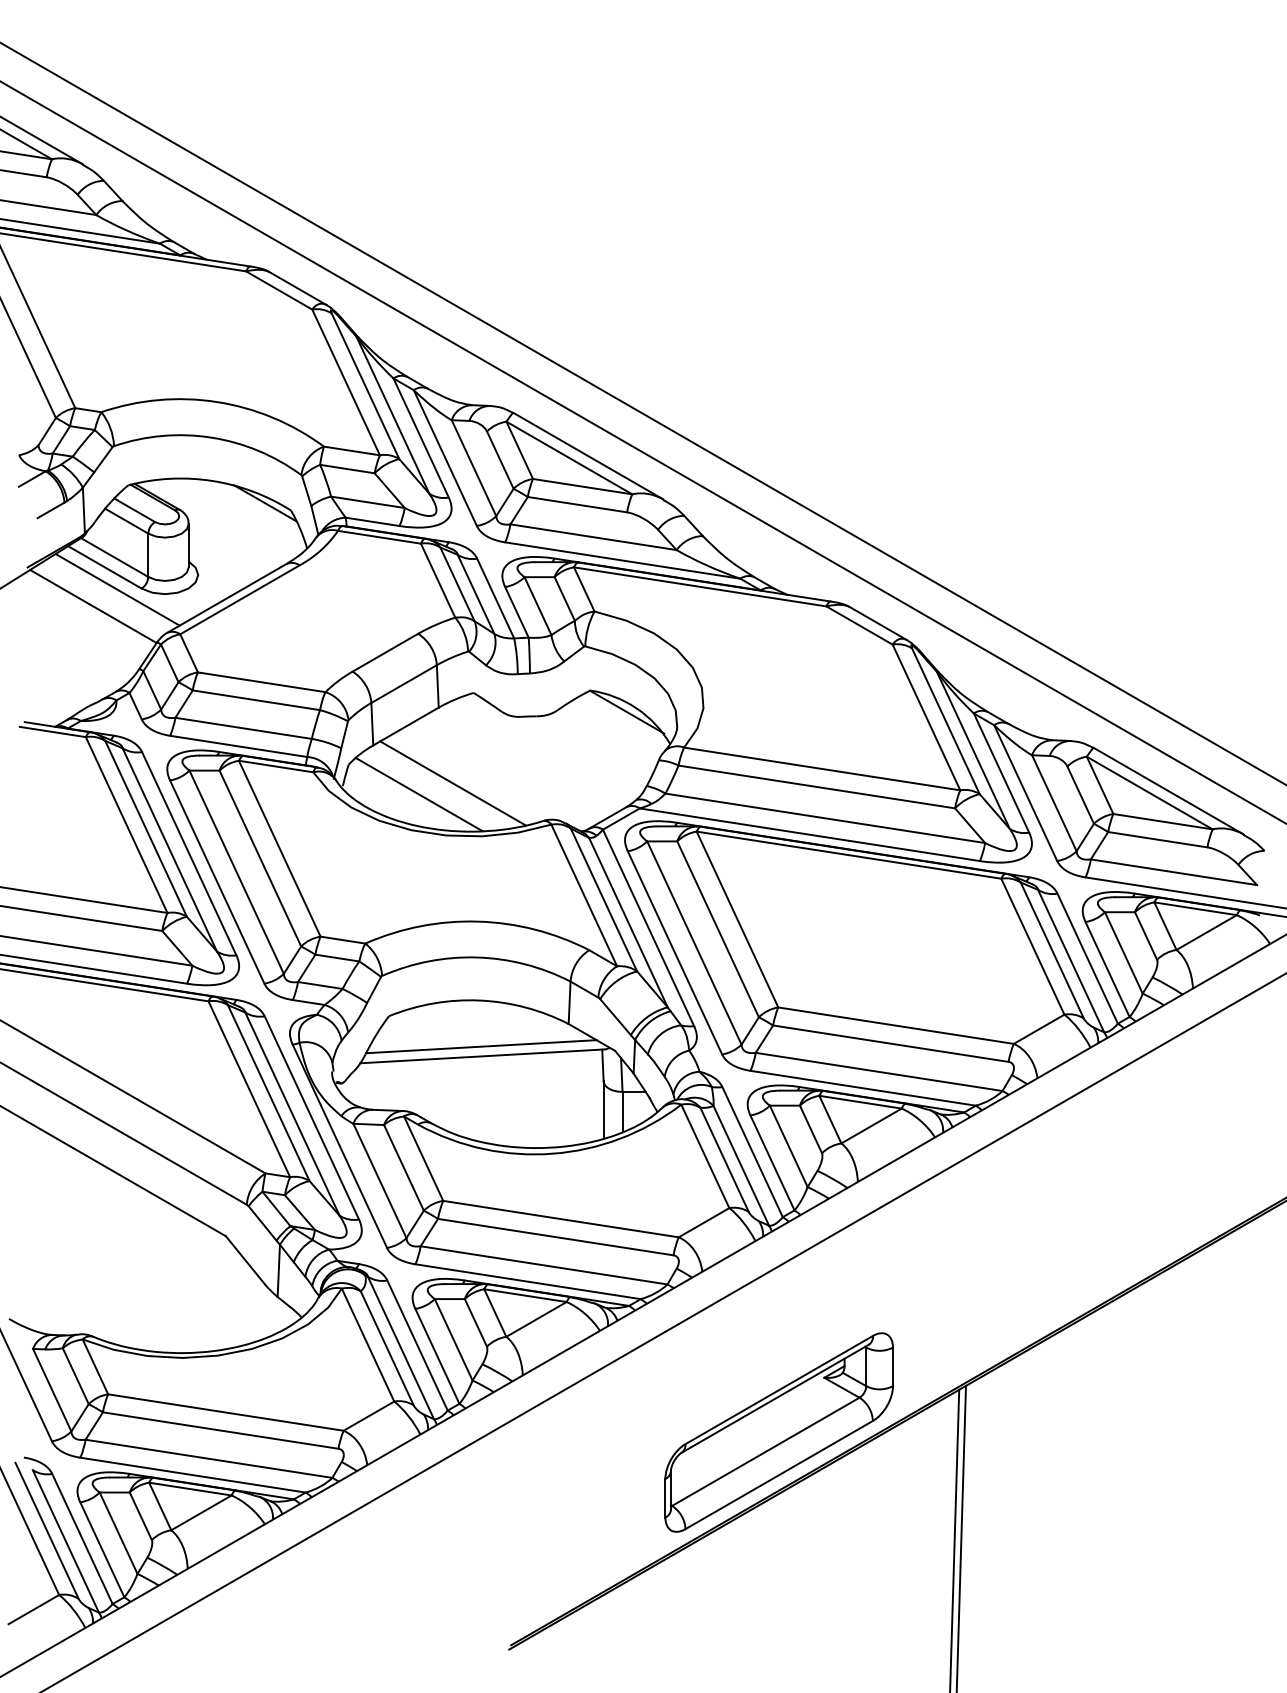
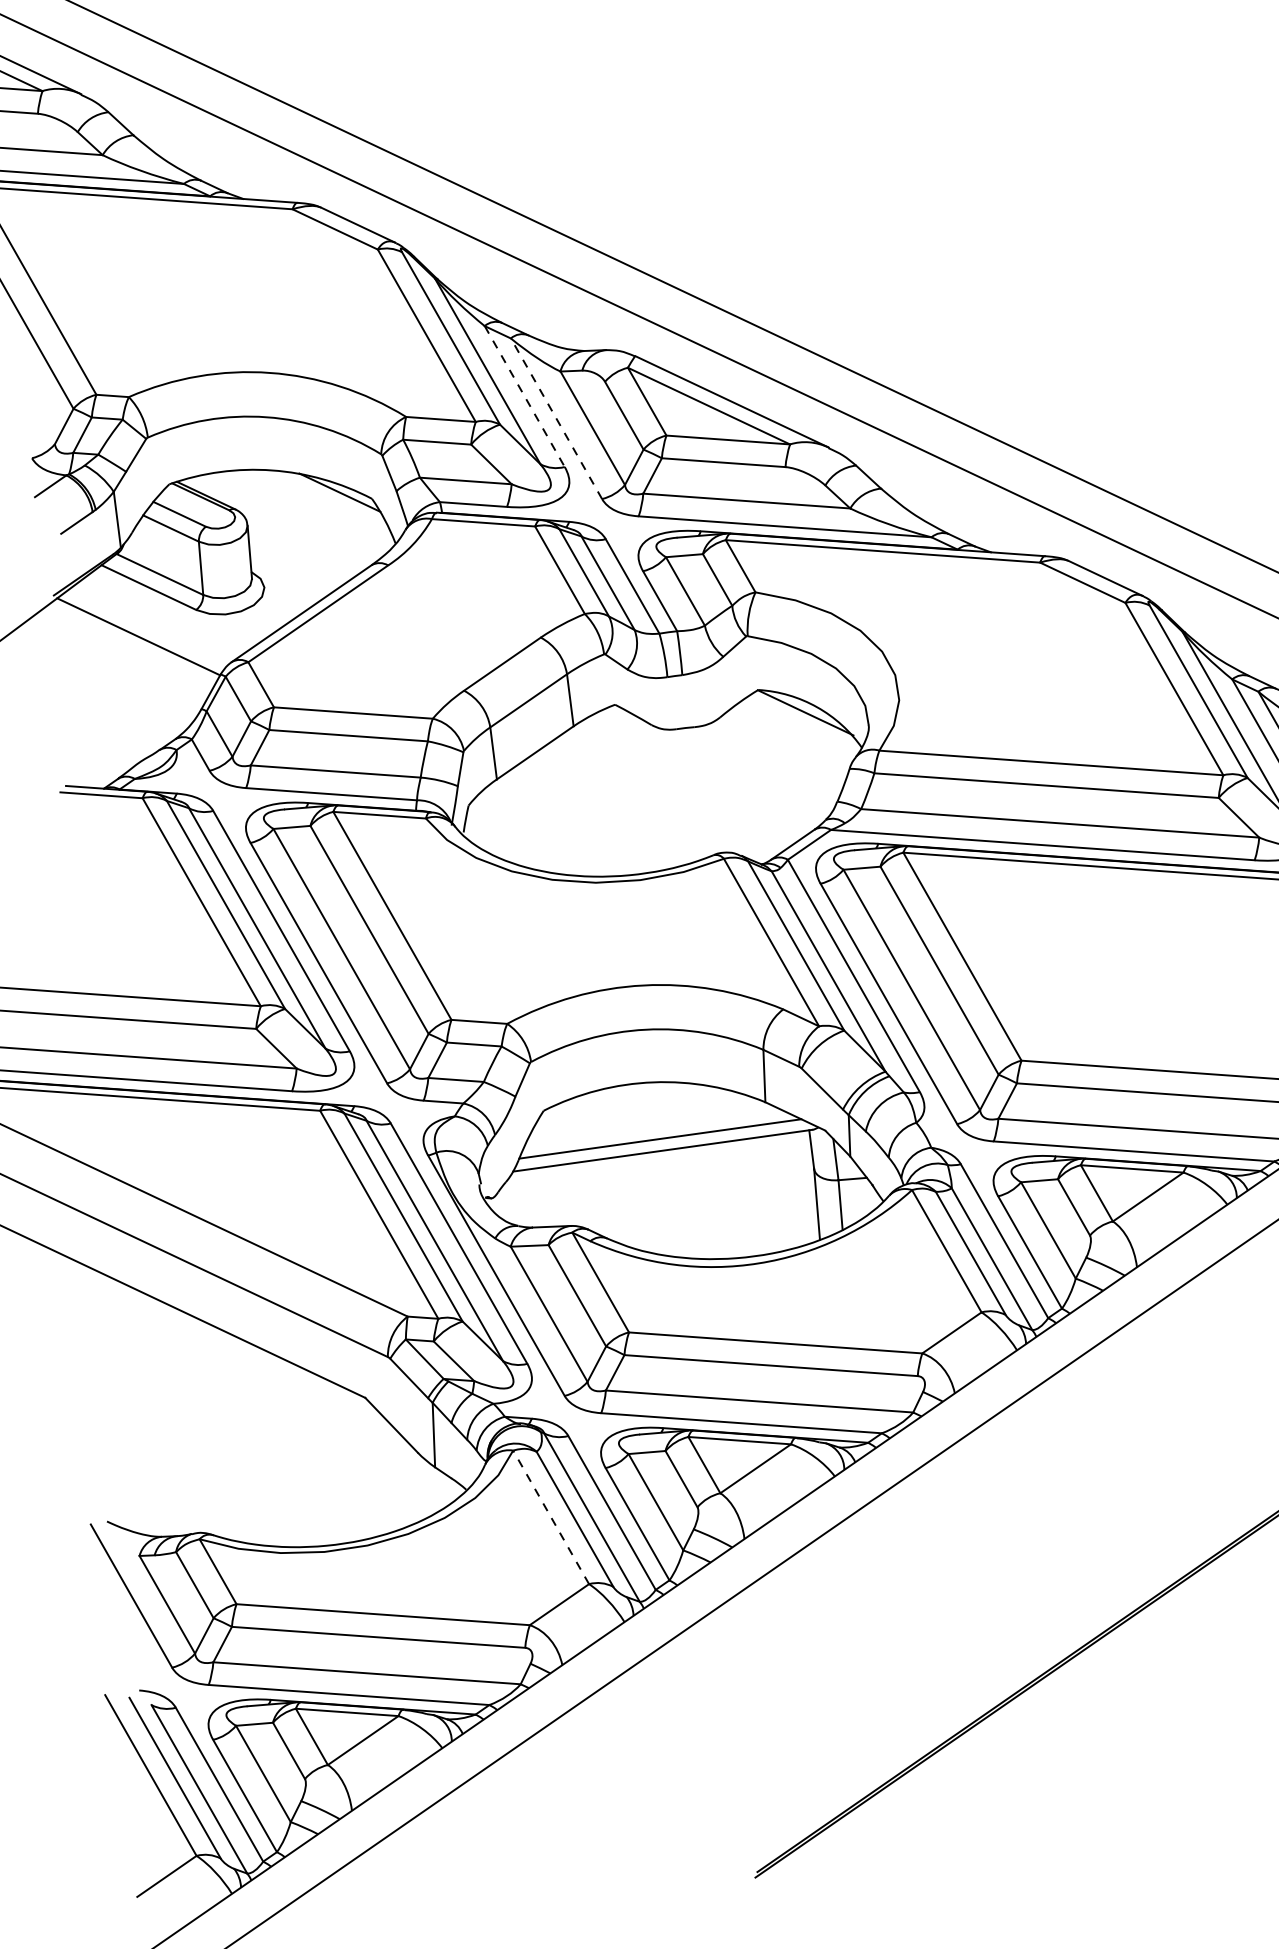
line: (421, 438) -> (525, 397), solid -> dashed
line: (445, 458) -> (556, 419), solid -> dashed
line: (117, 589) -> (166, 613), removed
line: (452, 783) -> (598, 818), removed
line: (418, 794) -> (557, 835), removed
line: (367, 1344) -> (550, 1516), solid -> dashed
part: (778, 1432) -> (1064, 1583), removed

